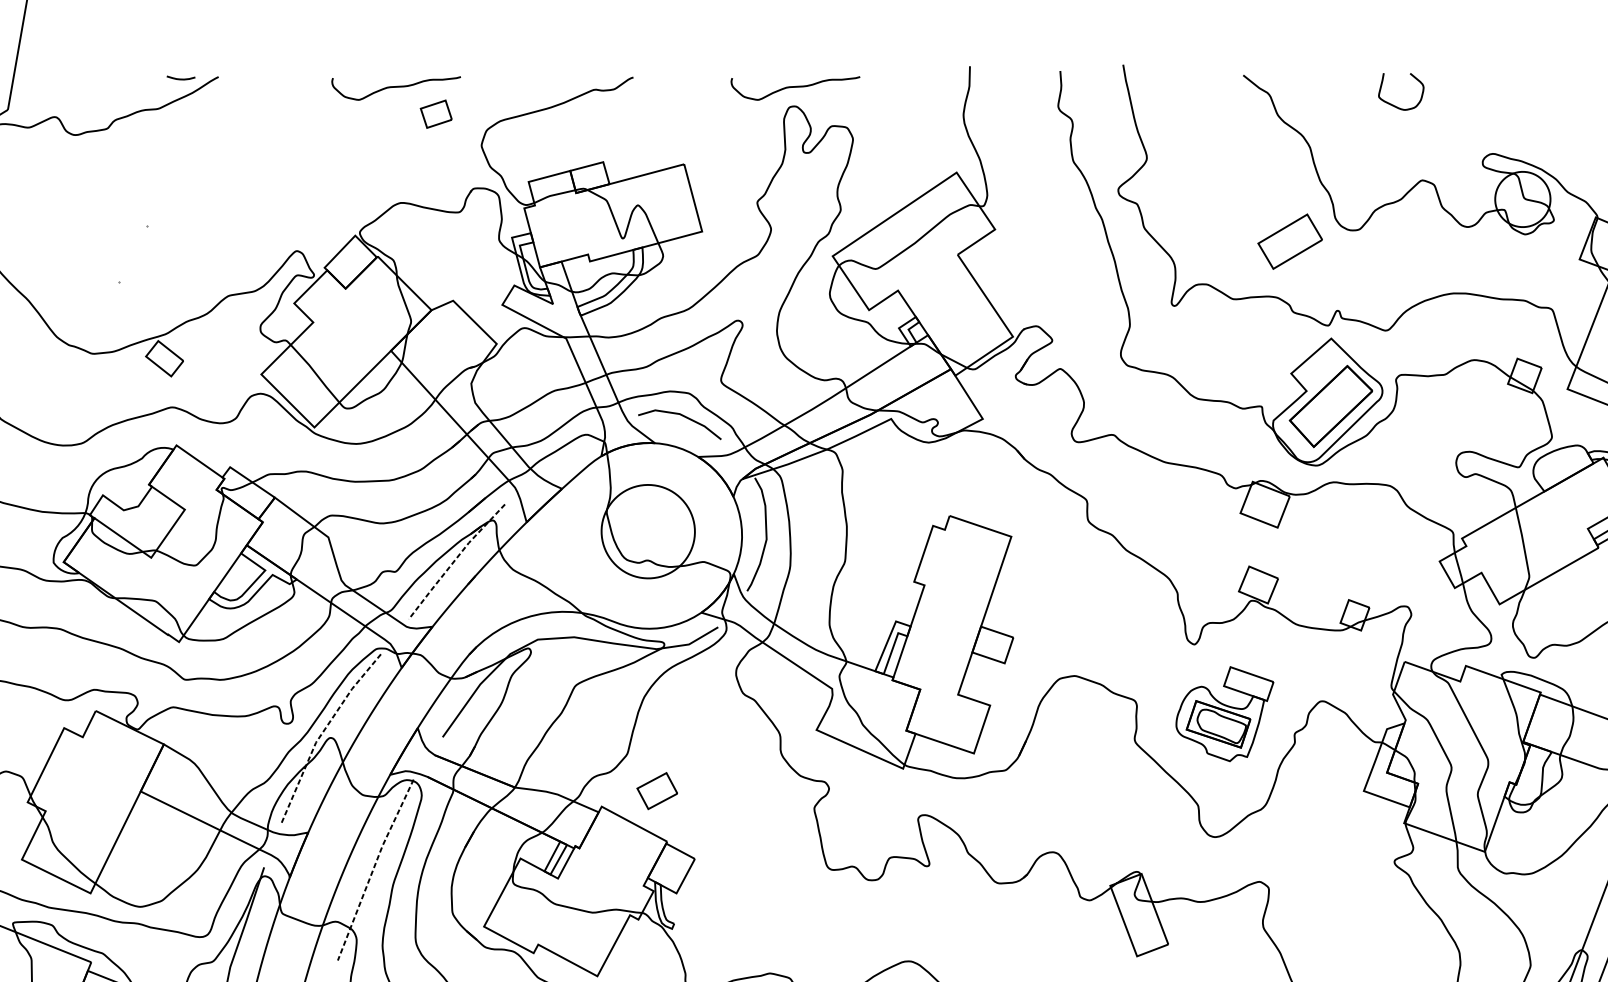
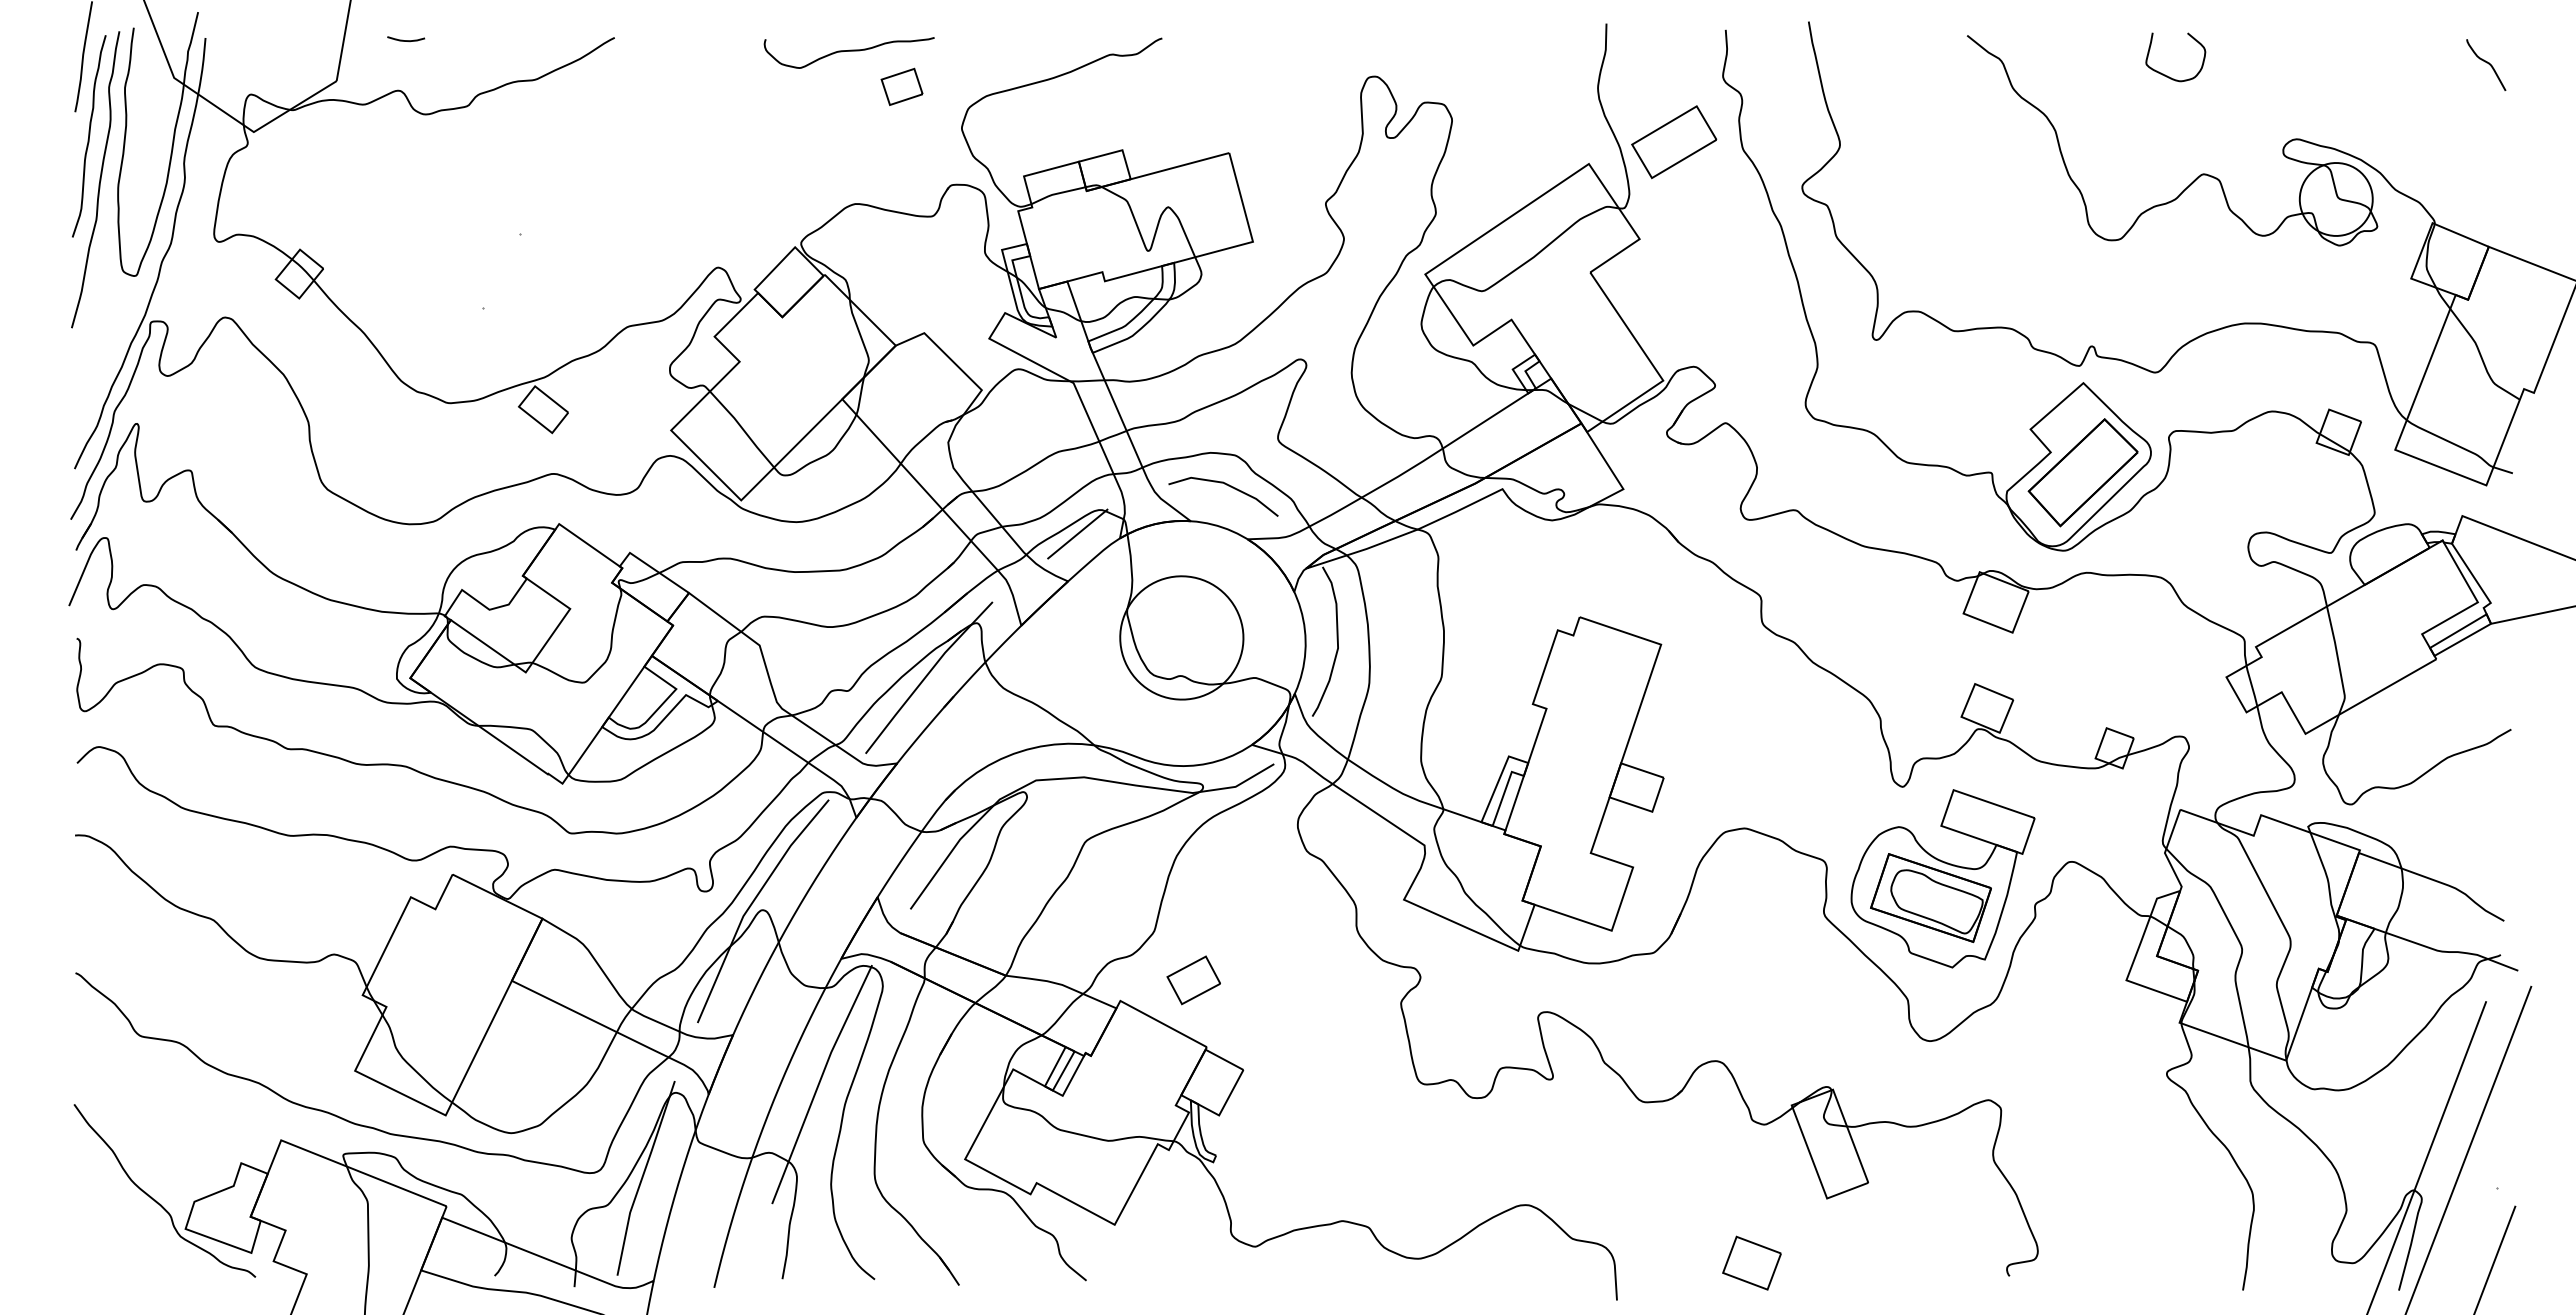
curve: (181, 79) -> (406, 40), moved
curve: (794, 87) -> (1375, 51), removed
part: (1290, 241) -> (1674, 142), moved
line: (569, 452) -> (1077, 533), added
line: (454, 560) -> (926, 676), dashed -> solid
part: (1224, 713) -> (1942, 878), size x1.43
line: (322, 733) -> (751, 904), dashed -> solid
line: (373, 869) -> (819, 1083), dashed -> solid

